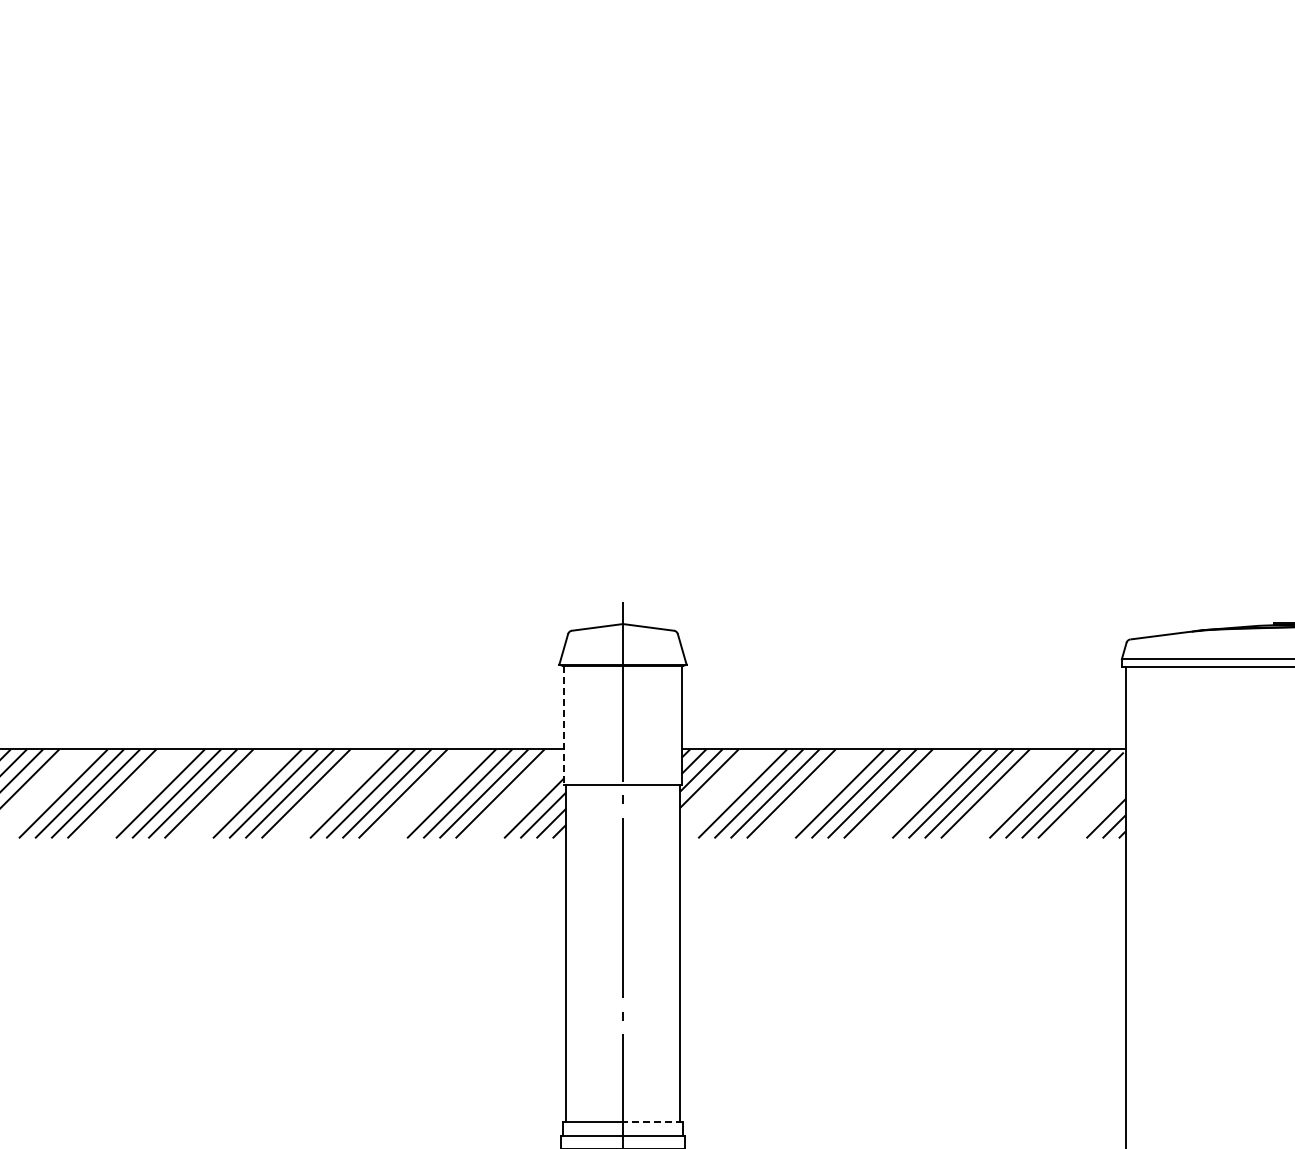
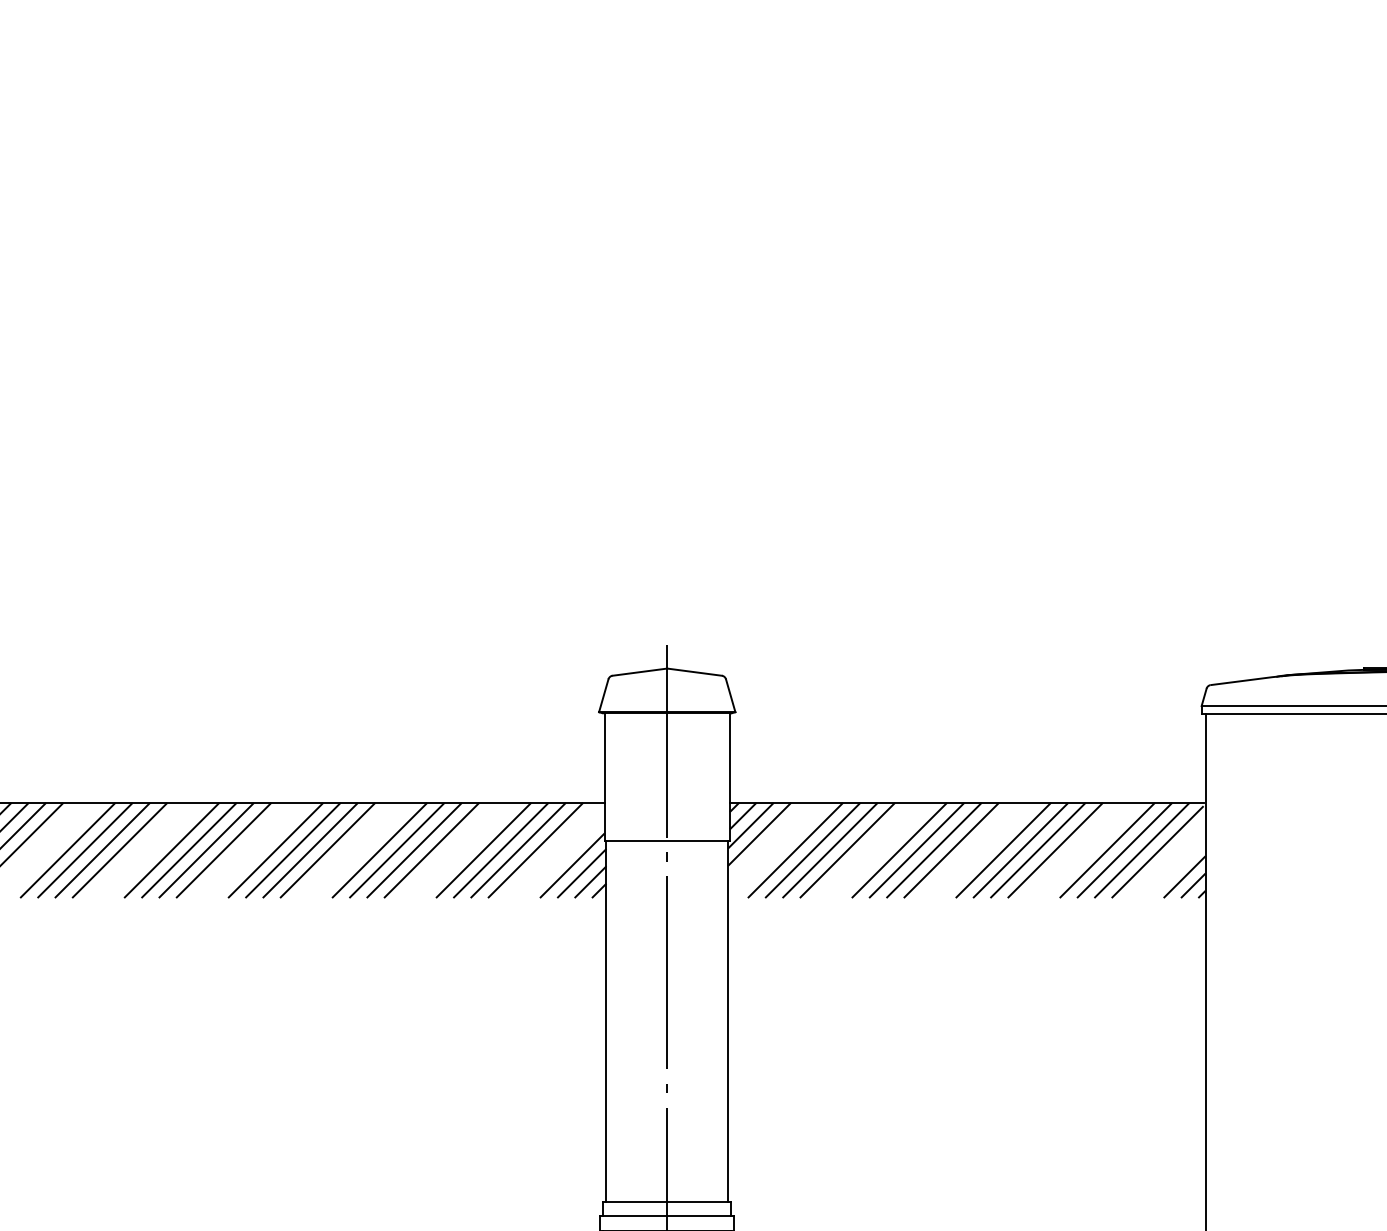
line: (564, 725) -> (604, 777), dashed -> solid
line: (652, 1121) -> (698, 1201), dashed -> solid

